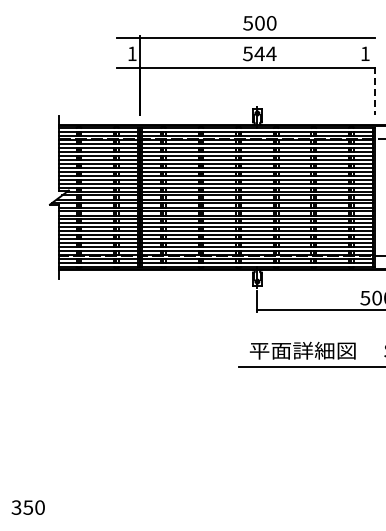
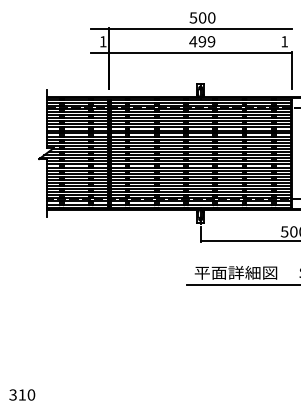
text: (259, 53) -> (202, 41), 544 -> 499
line: (374, 90) -> (291, 70), dashed -> solid
text: (28, 507) -> (22, 394), 350 -> 310

